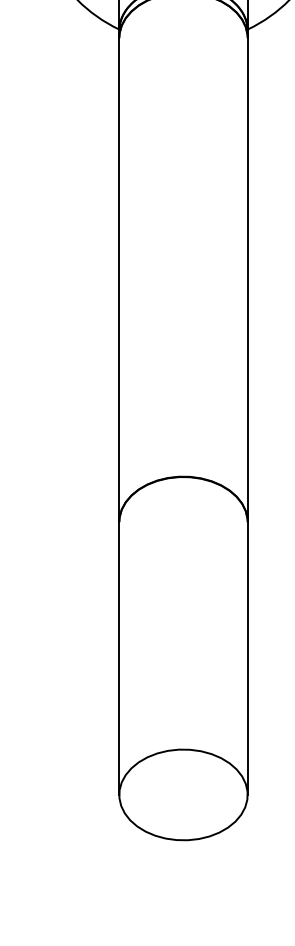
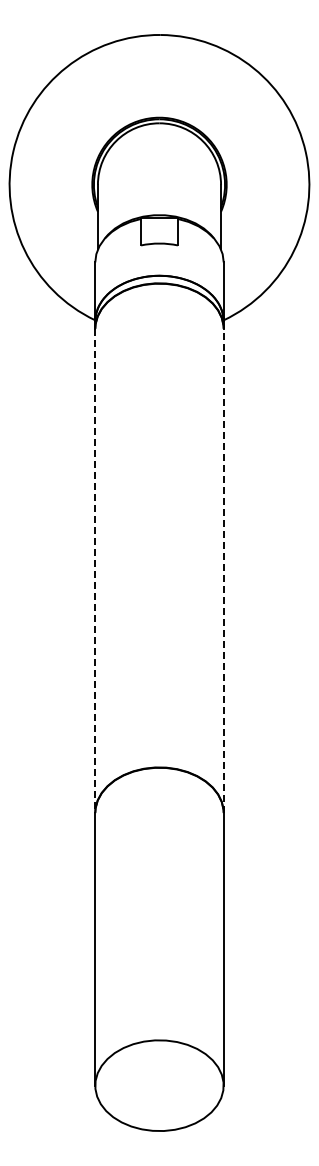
line: (119, 279) -> (95, 570), solid -> dashed
line: (247, 279) -> (223, 570), solid -> dashed

